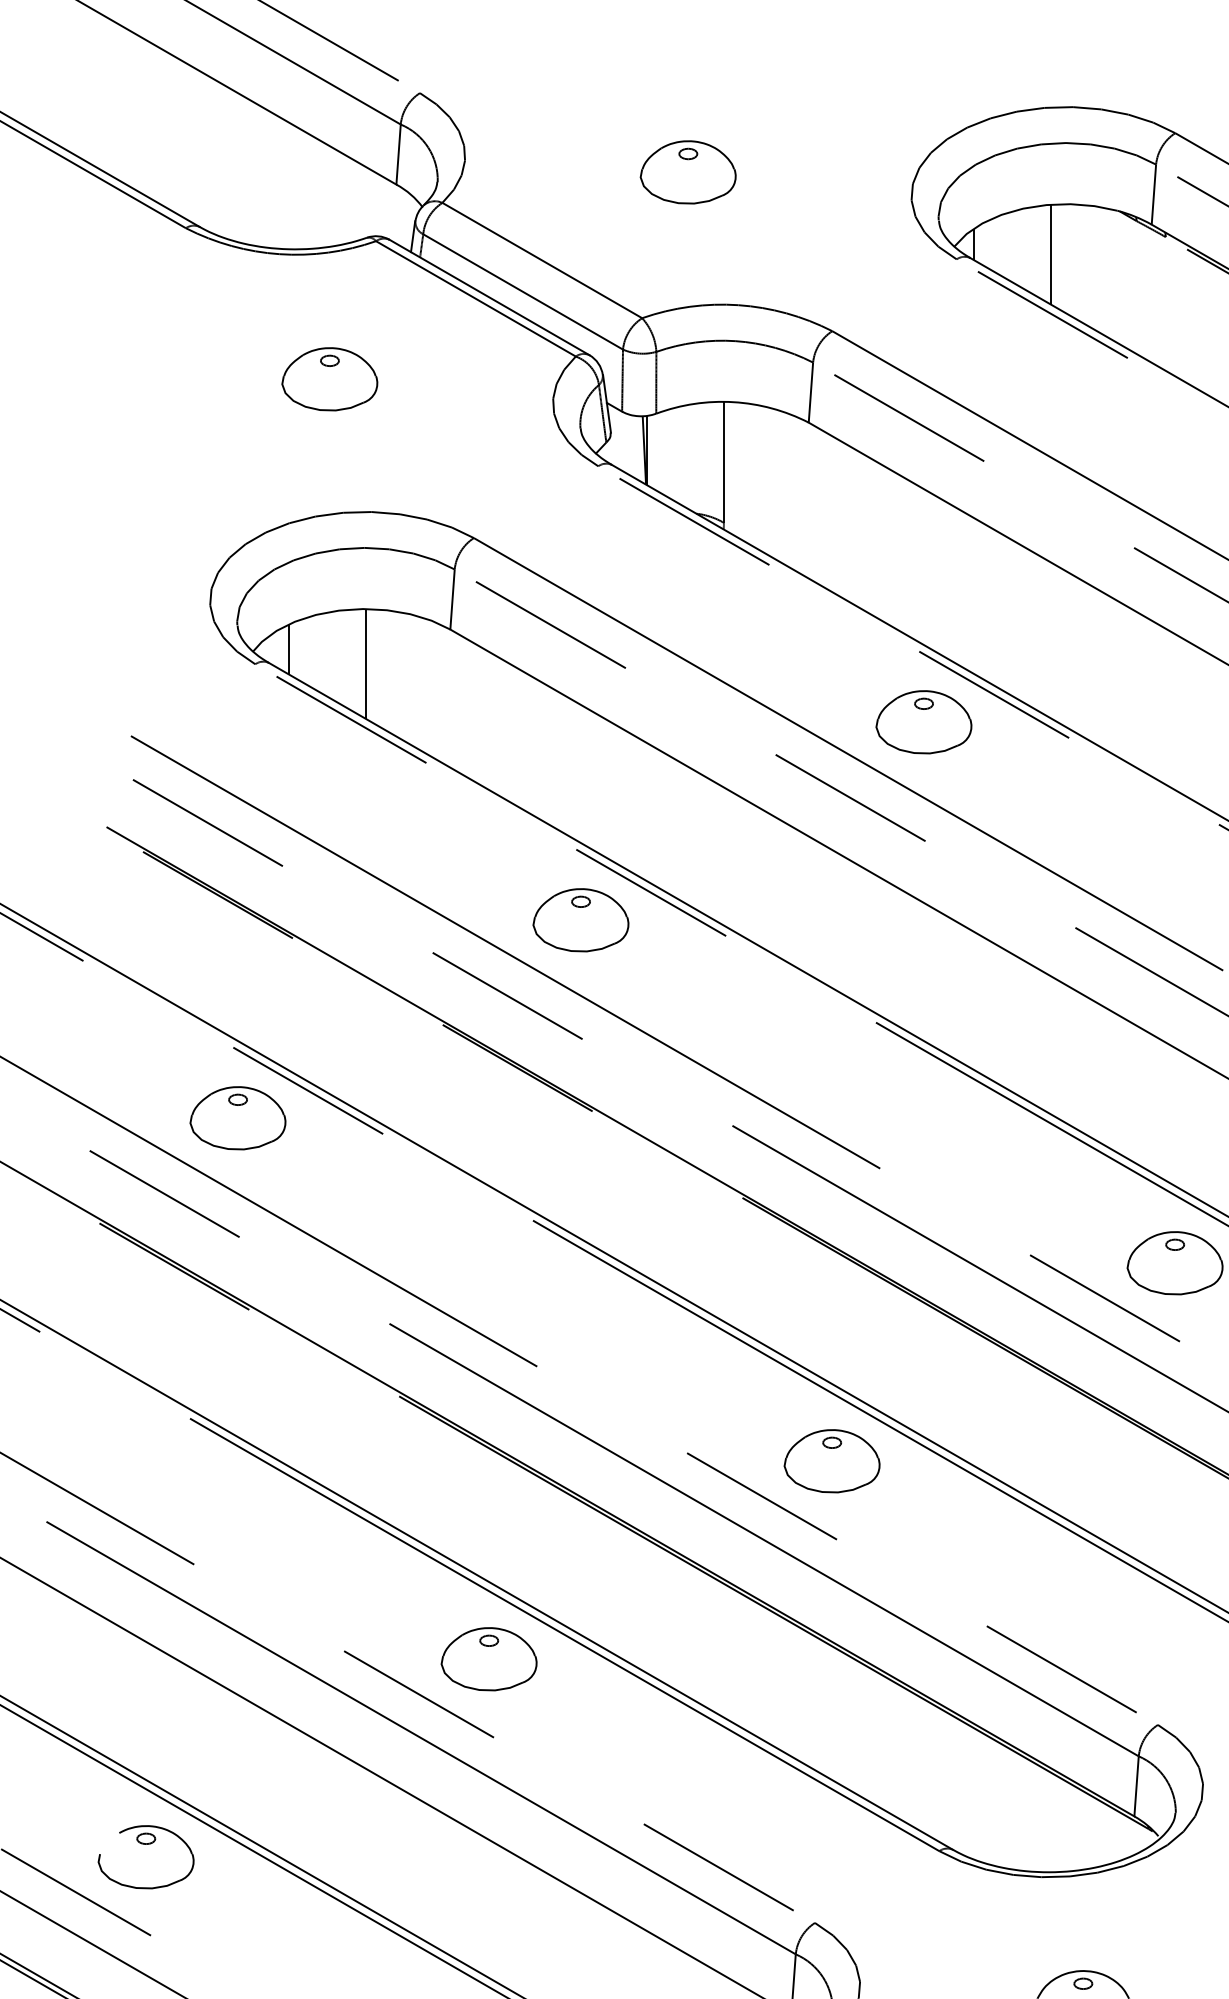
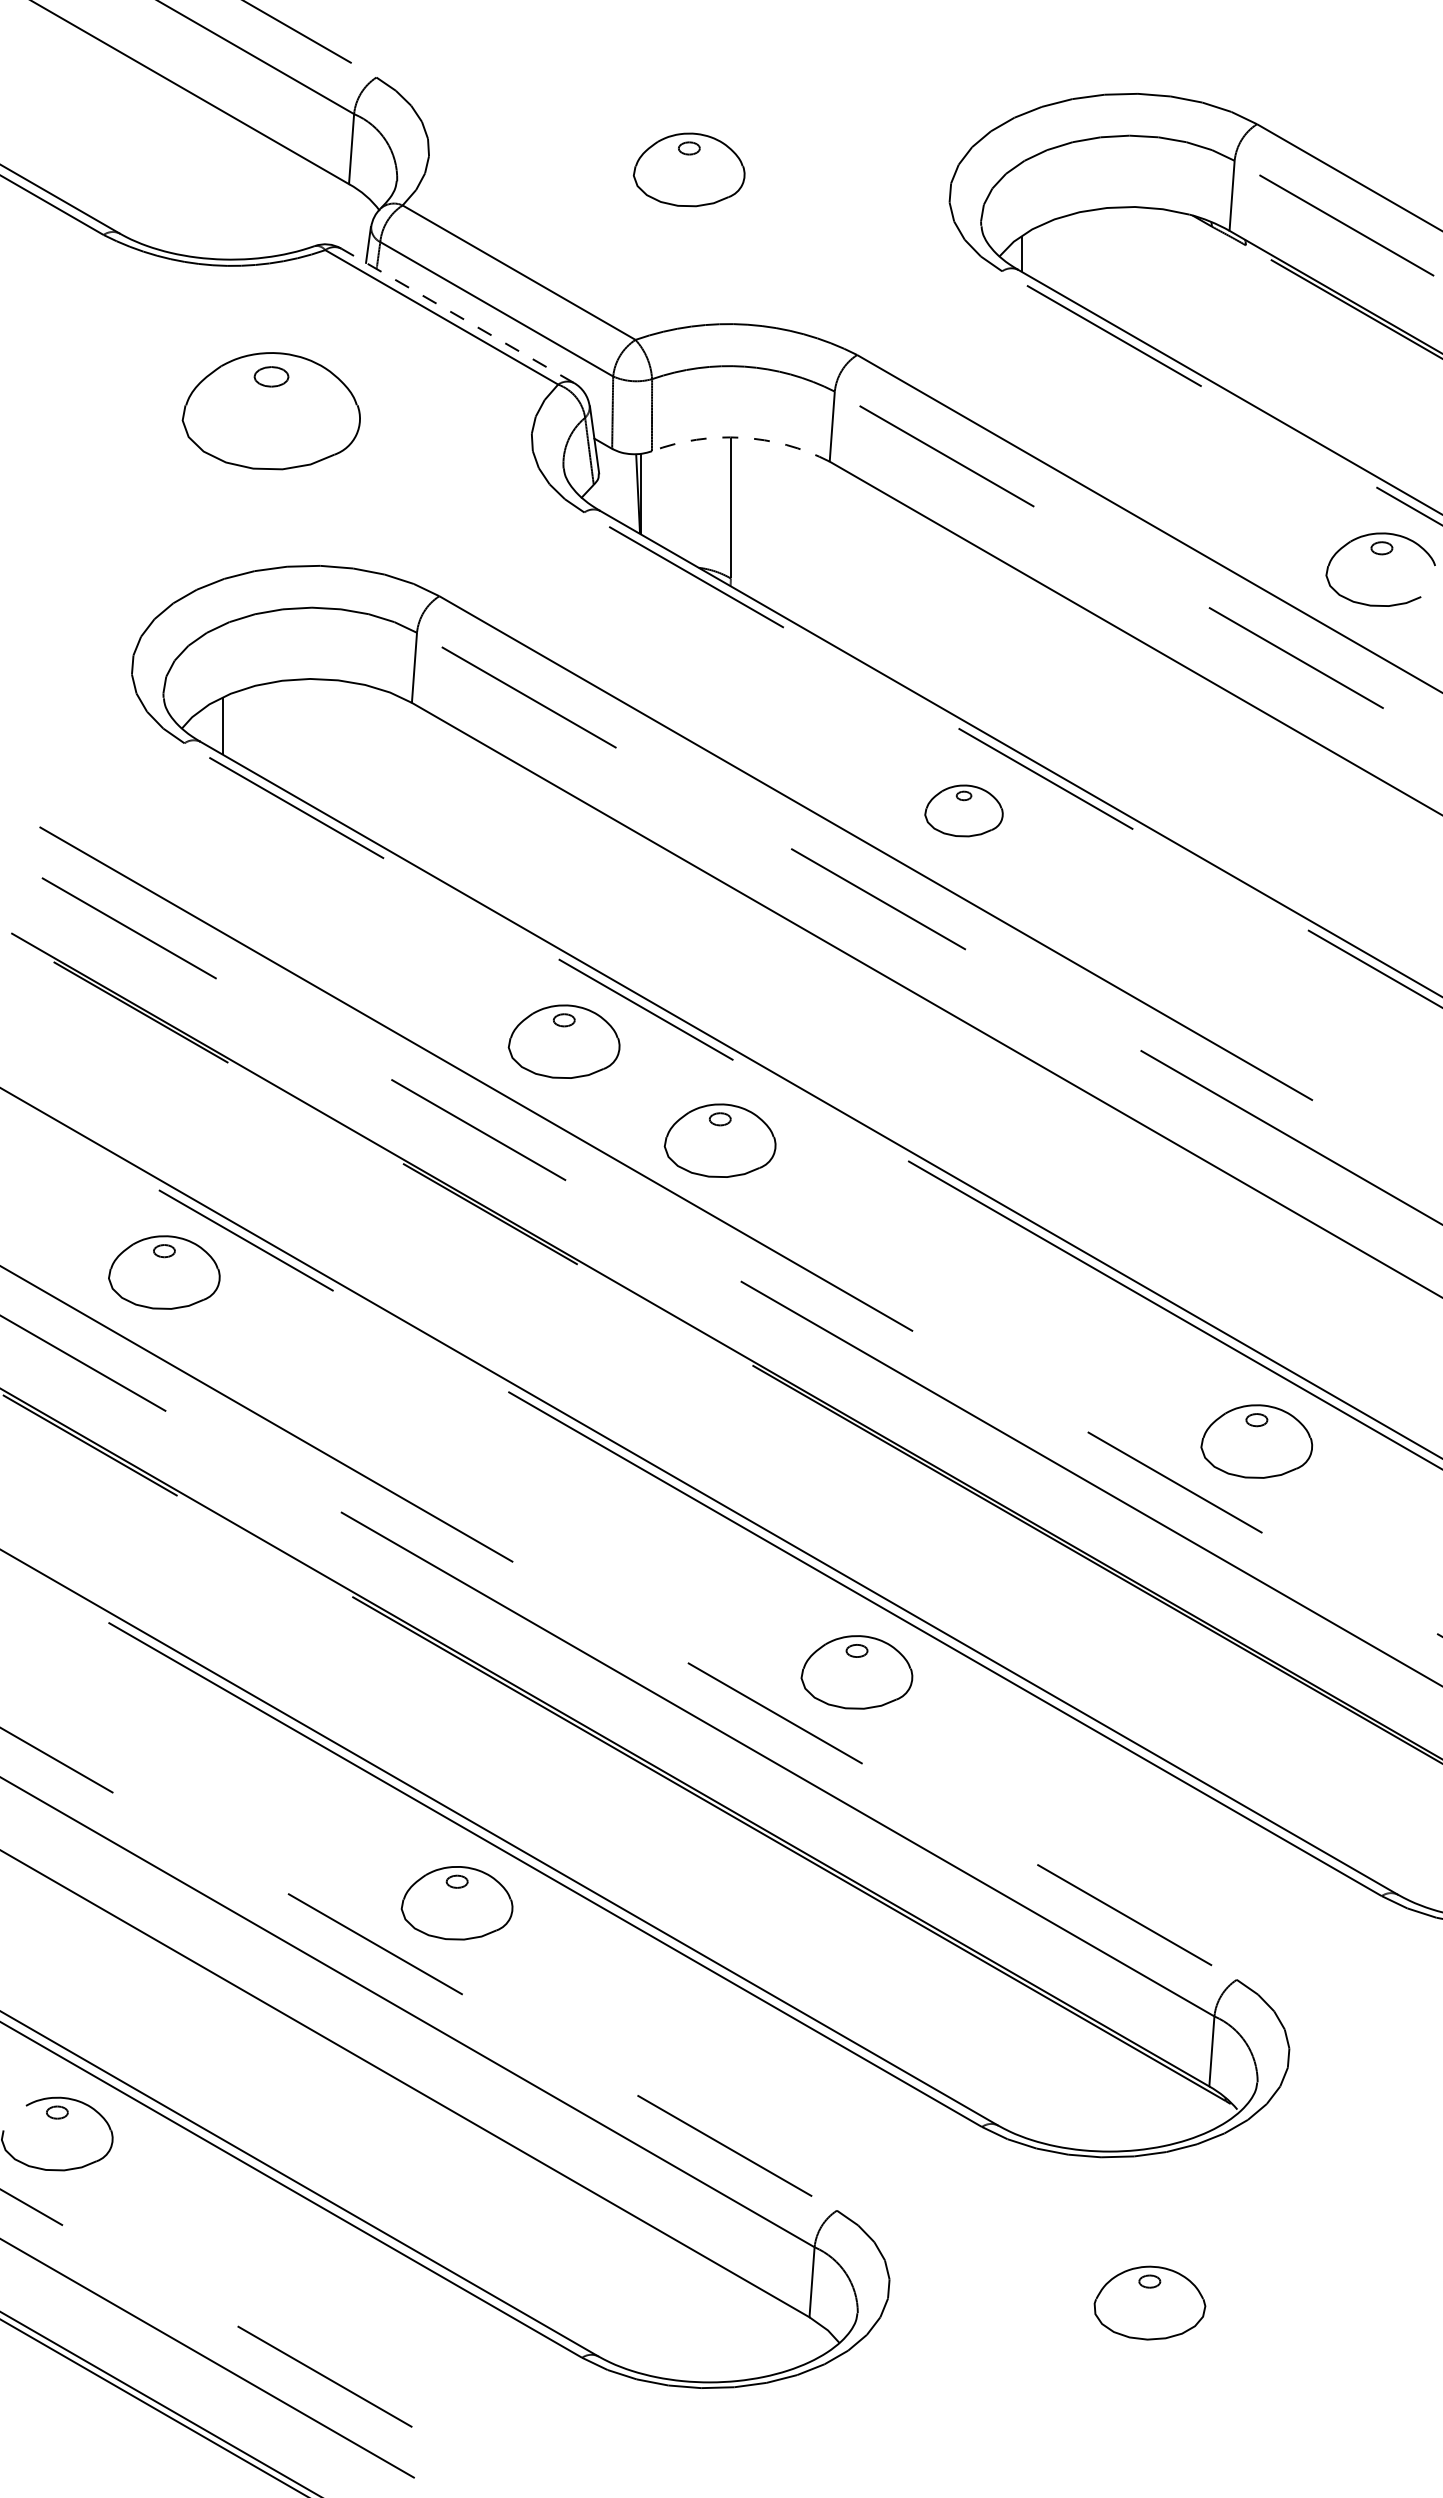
line: (1050, 254) -> (1111, 265), removed
line: (489, 297) -> (457, 315), solid -> dashed
part: (329, 378) -> (271, 410), size x1.6
arc: (733, 401) -> (741, 437), solid -> dashed
line: (365, 663) -> (313, 742), removed
part: (923, 721) -> (963, 810), size x0.7
part: (714, 1004) -> (719, 1140), added

